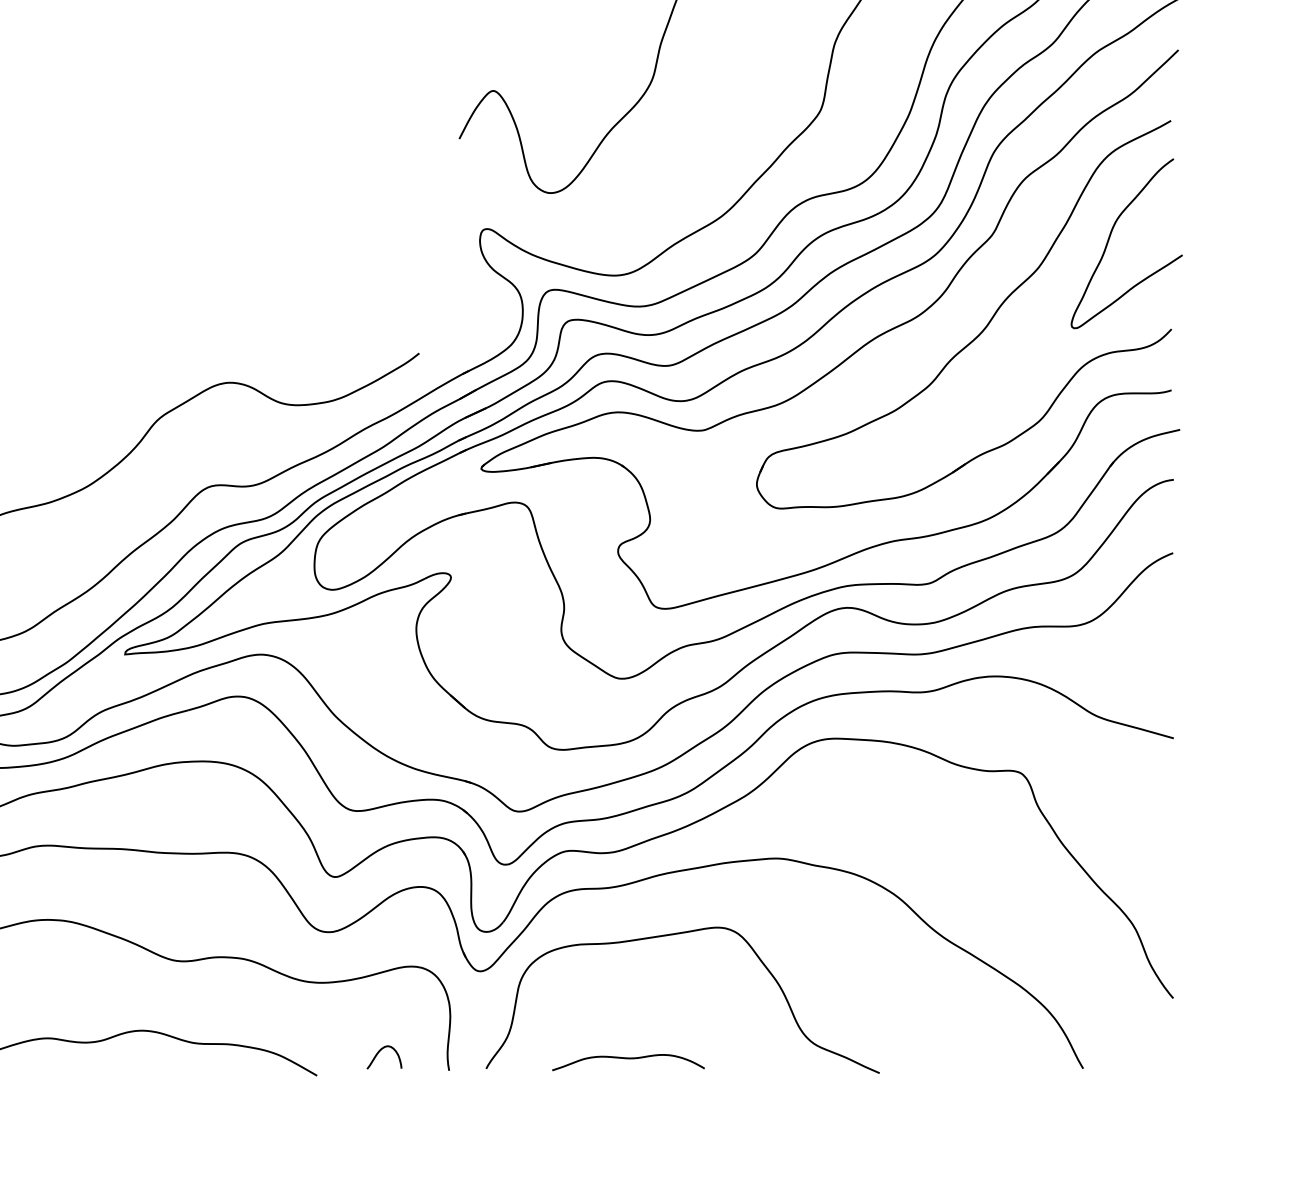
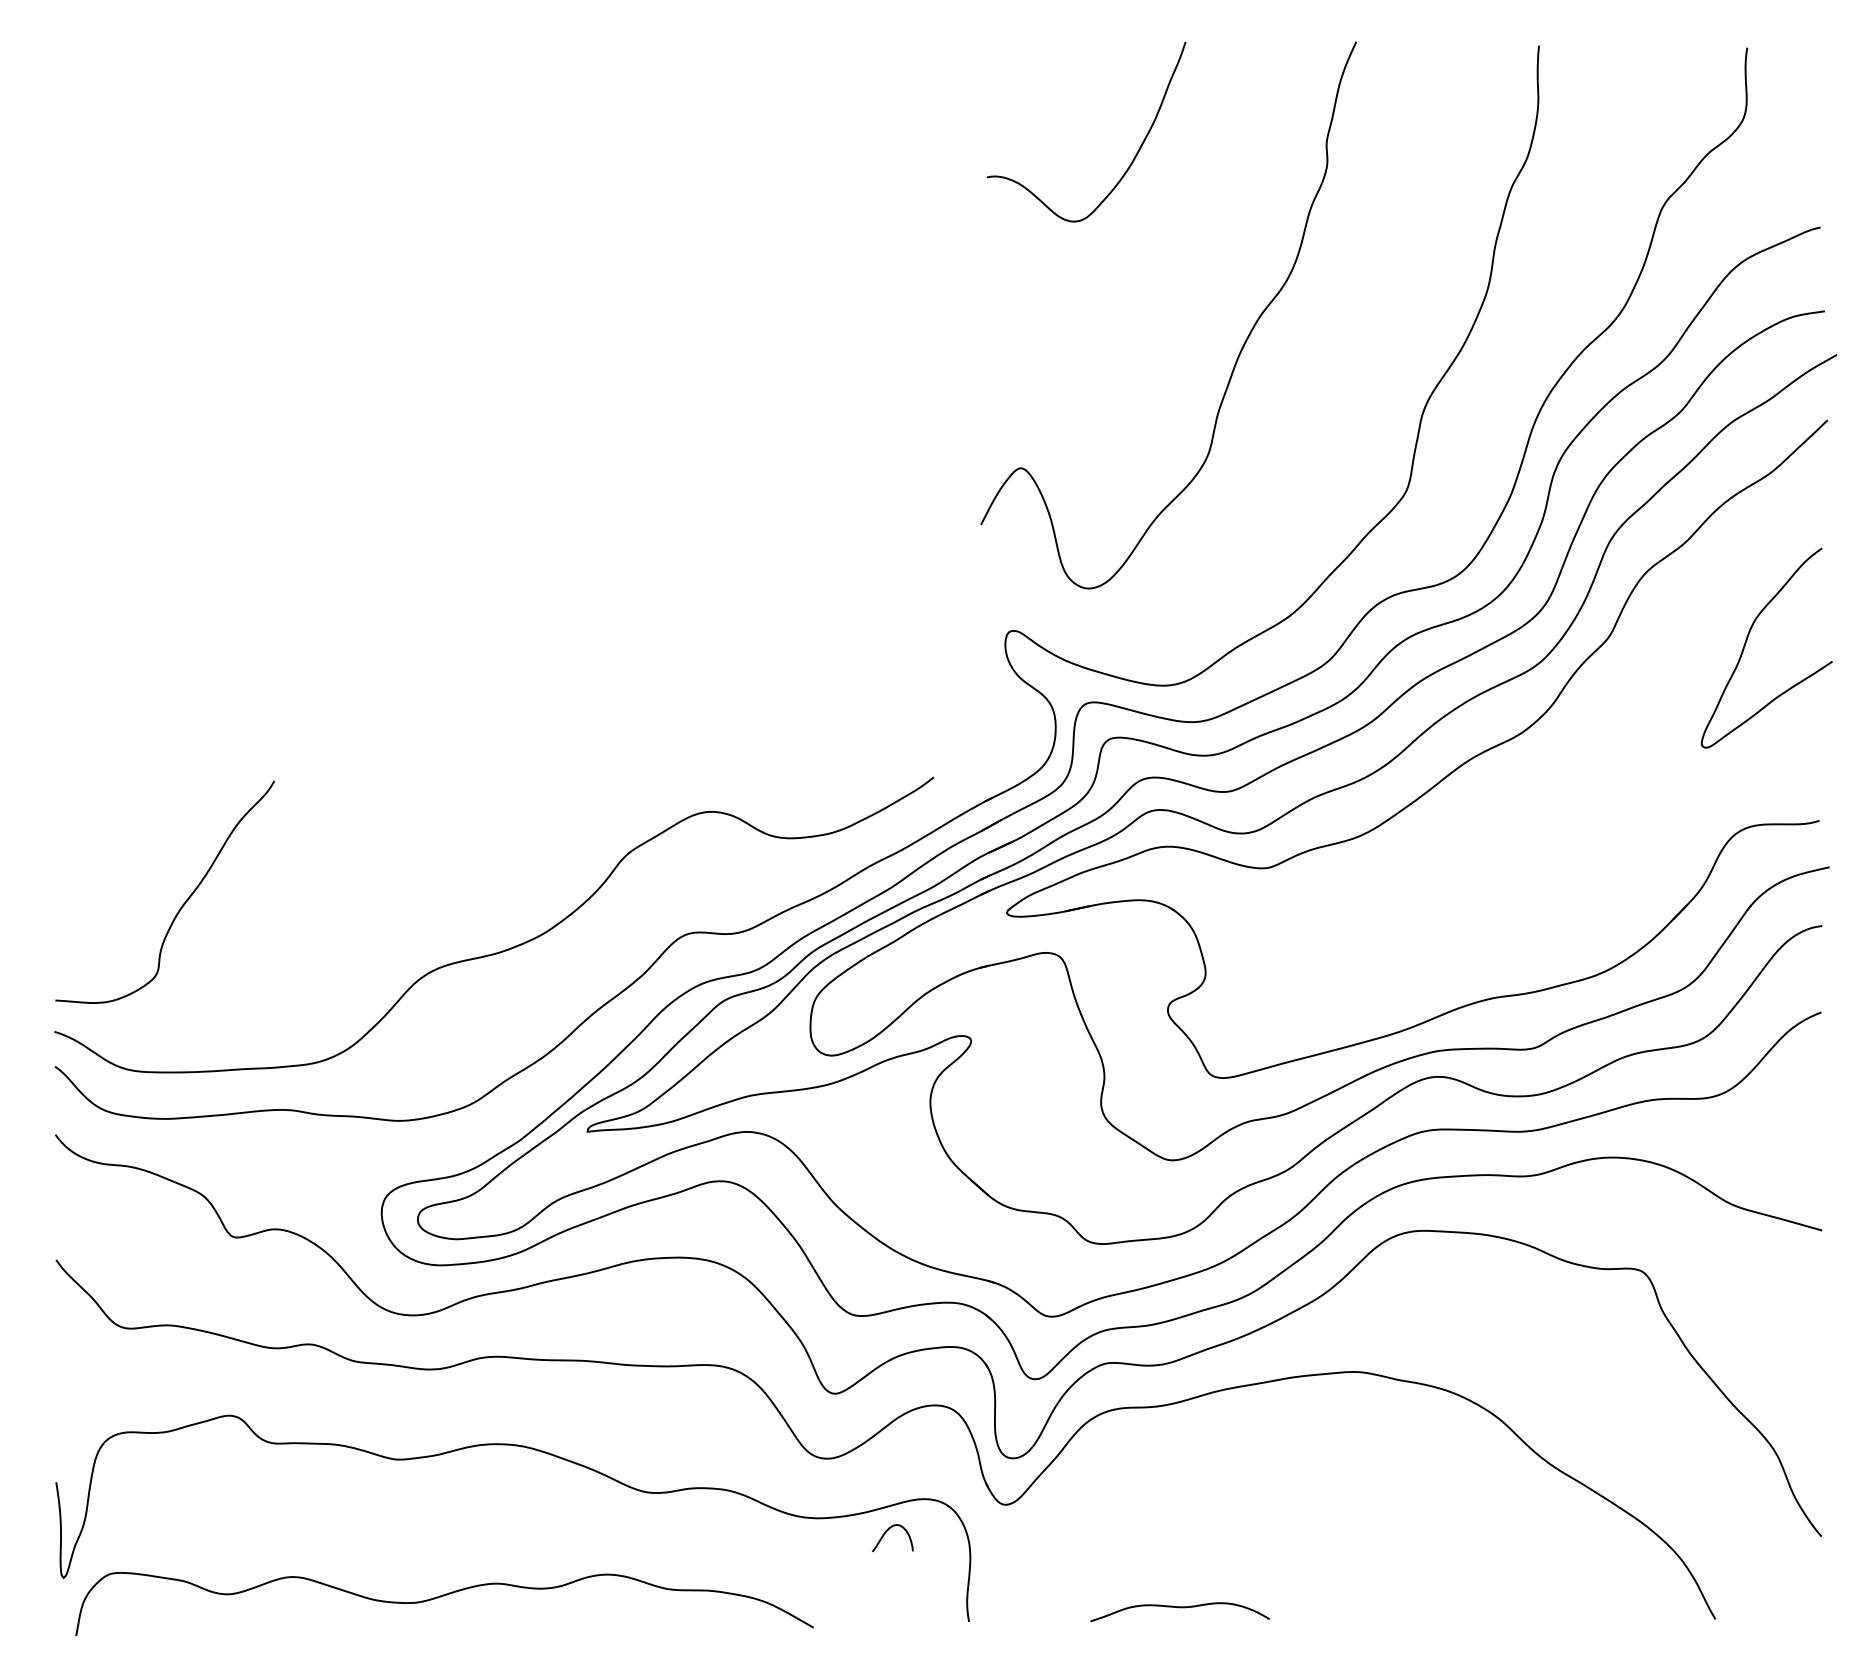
part: (981, 331) -> (1595, 751), removed
curve: (672, 935) -> (1232, 1462), removed
curve: (378, 1054) -> (885, 1534), moved

